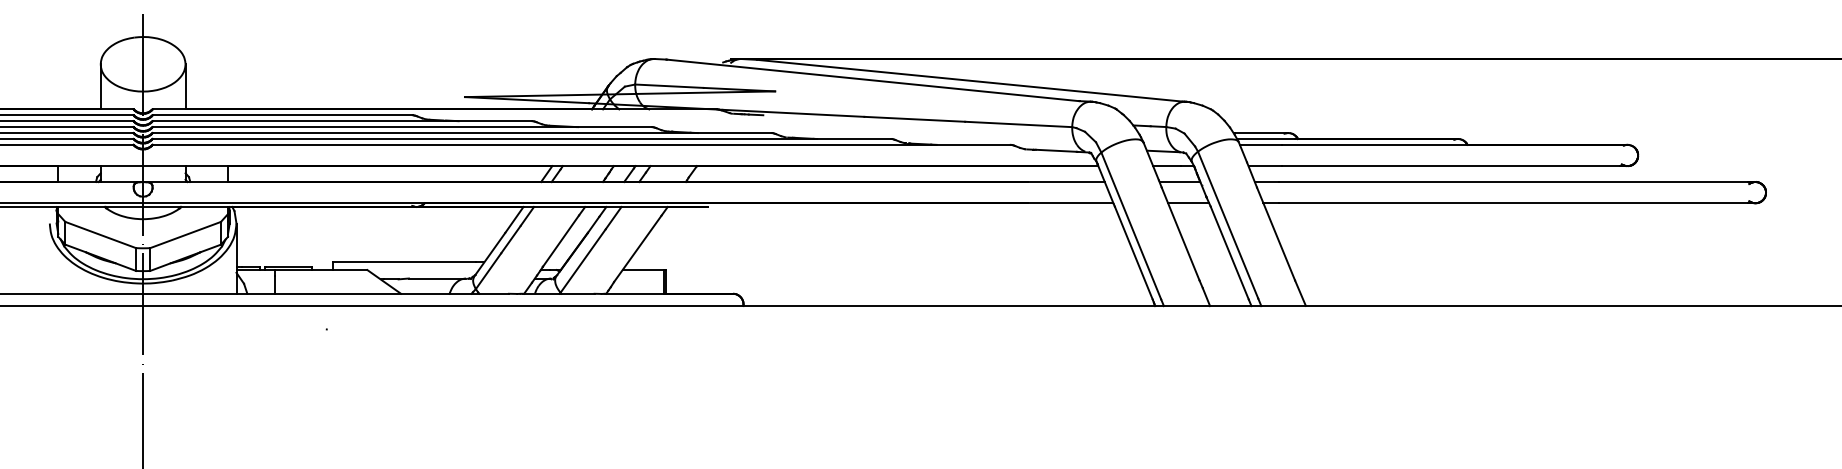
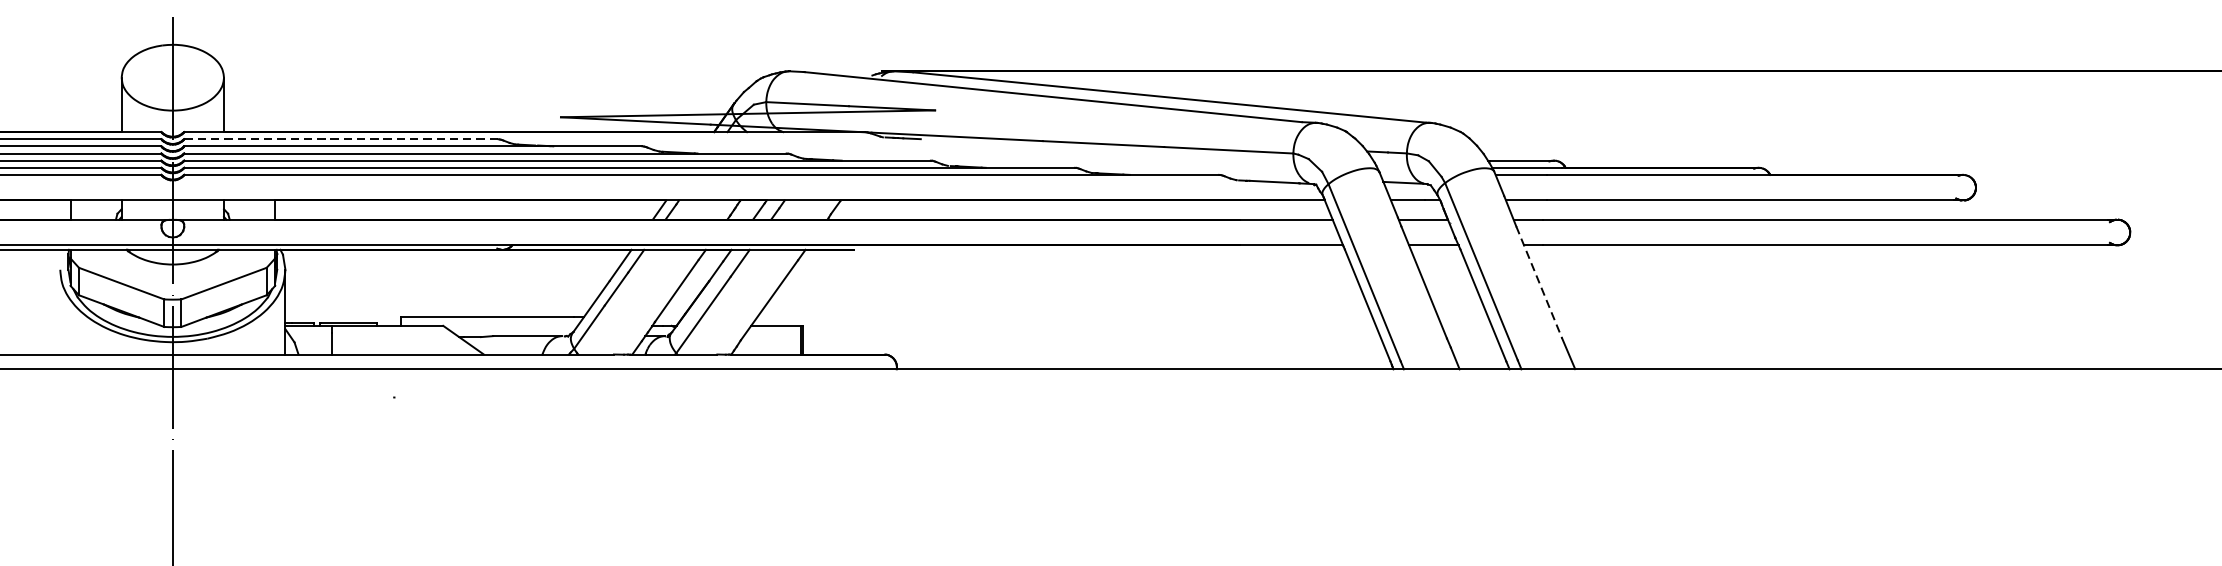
line: (282, 115) -> (340, 139), solid -> dashed
line: (1276, 234) -> (1539, 283), solid -> dashed

